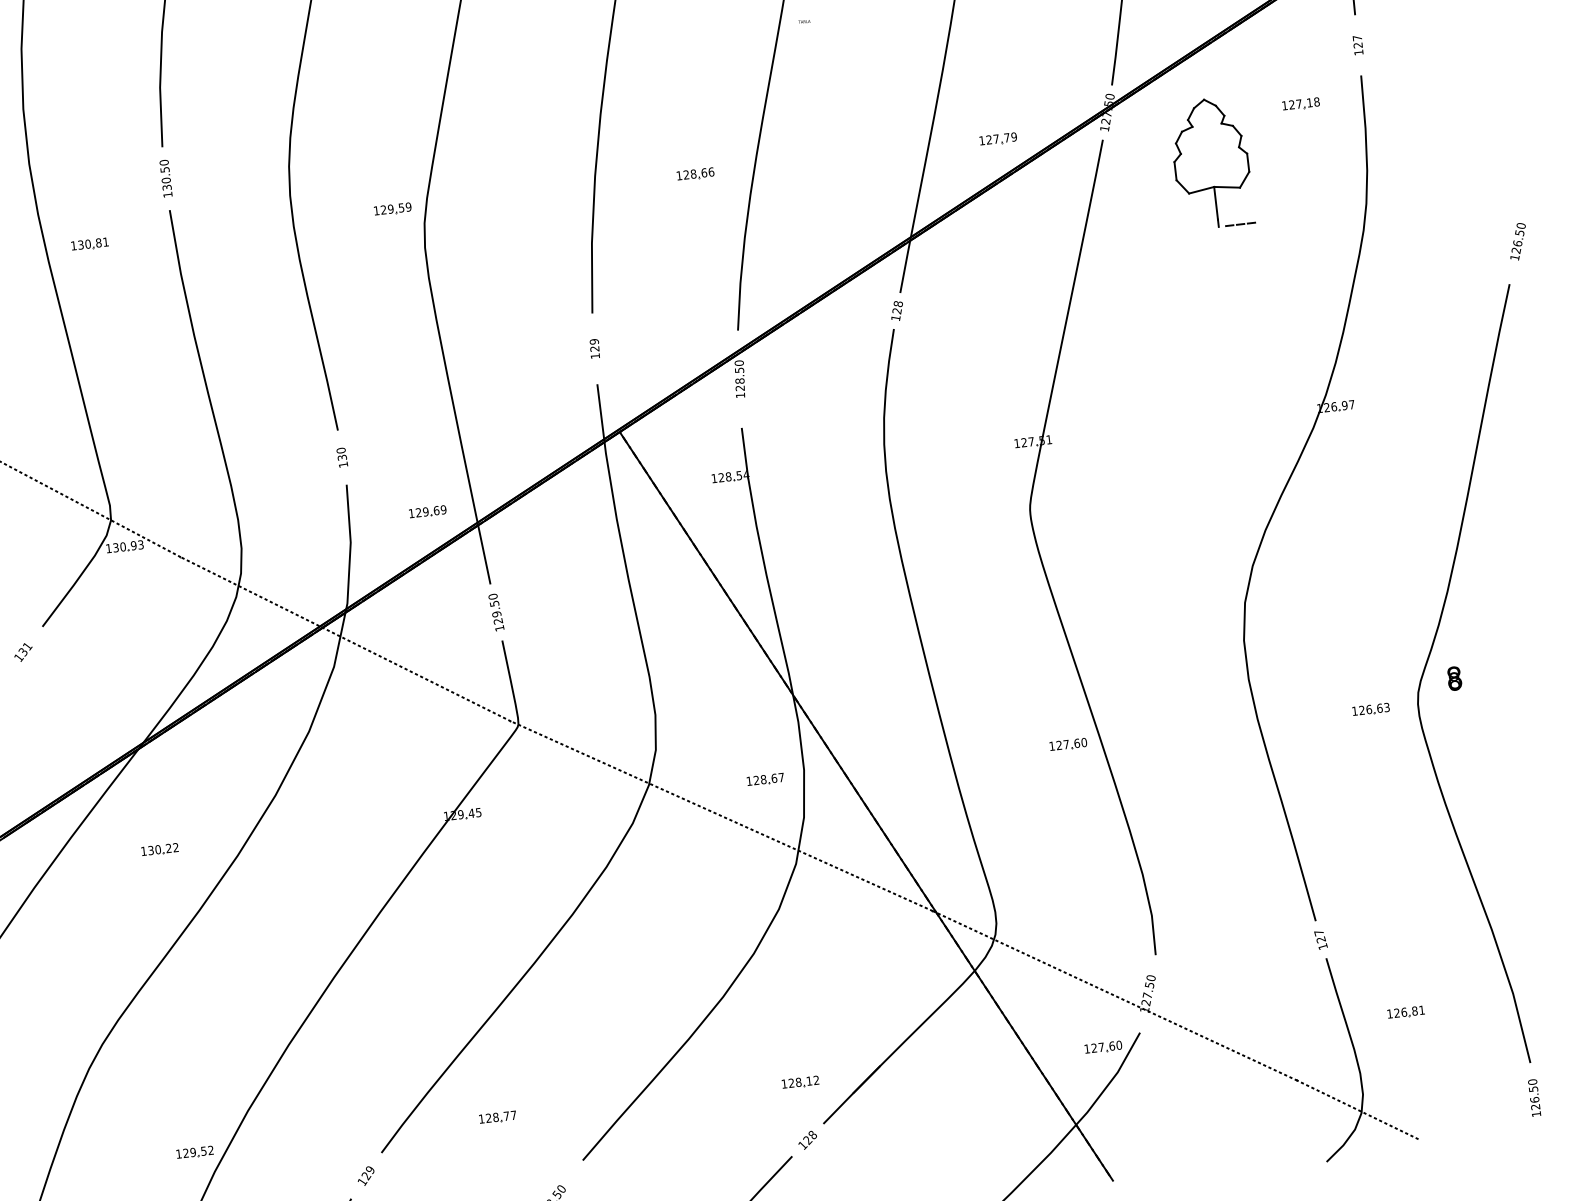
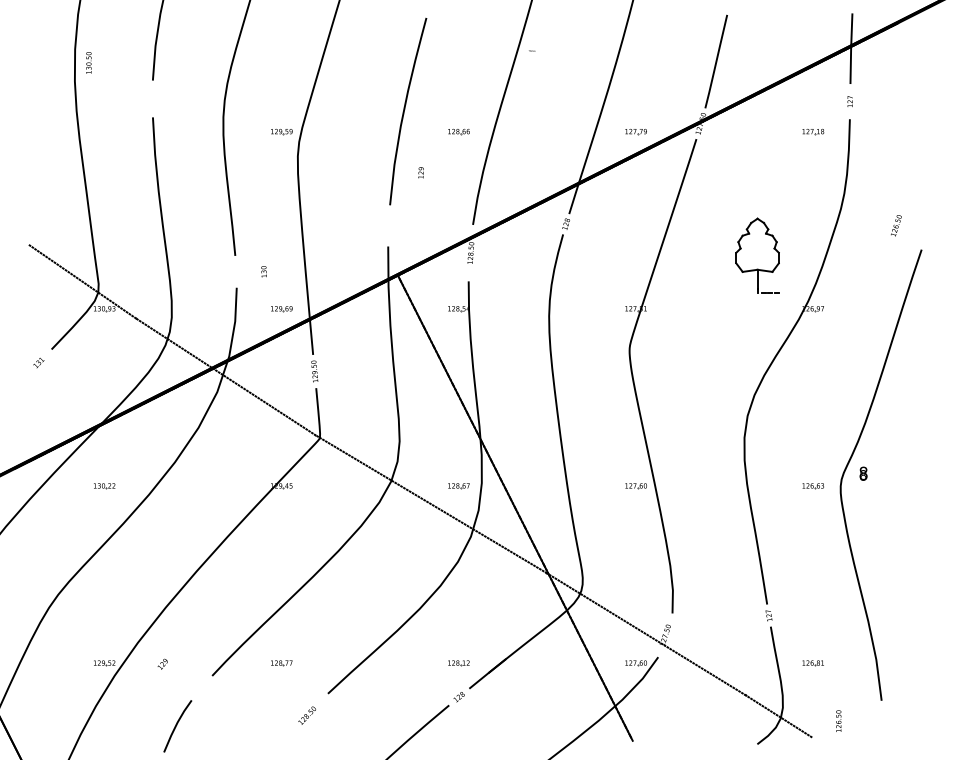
part: (1211, 162) -> (757, 255), moved
text: (165, 177) -> (88, 62), moved
text: (1518, 241) -> (896, 225), moved
part: (89, 245) -> (104, 132), removed
text: (593, 348) -> (420, 172), moved
text: (341, 457) -> (263, 271), moved
text: (1534, 1096) -> (838, 720), moved
text: (365, 1174) -> (162, 663), moved

